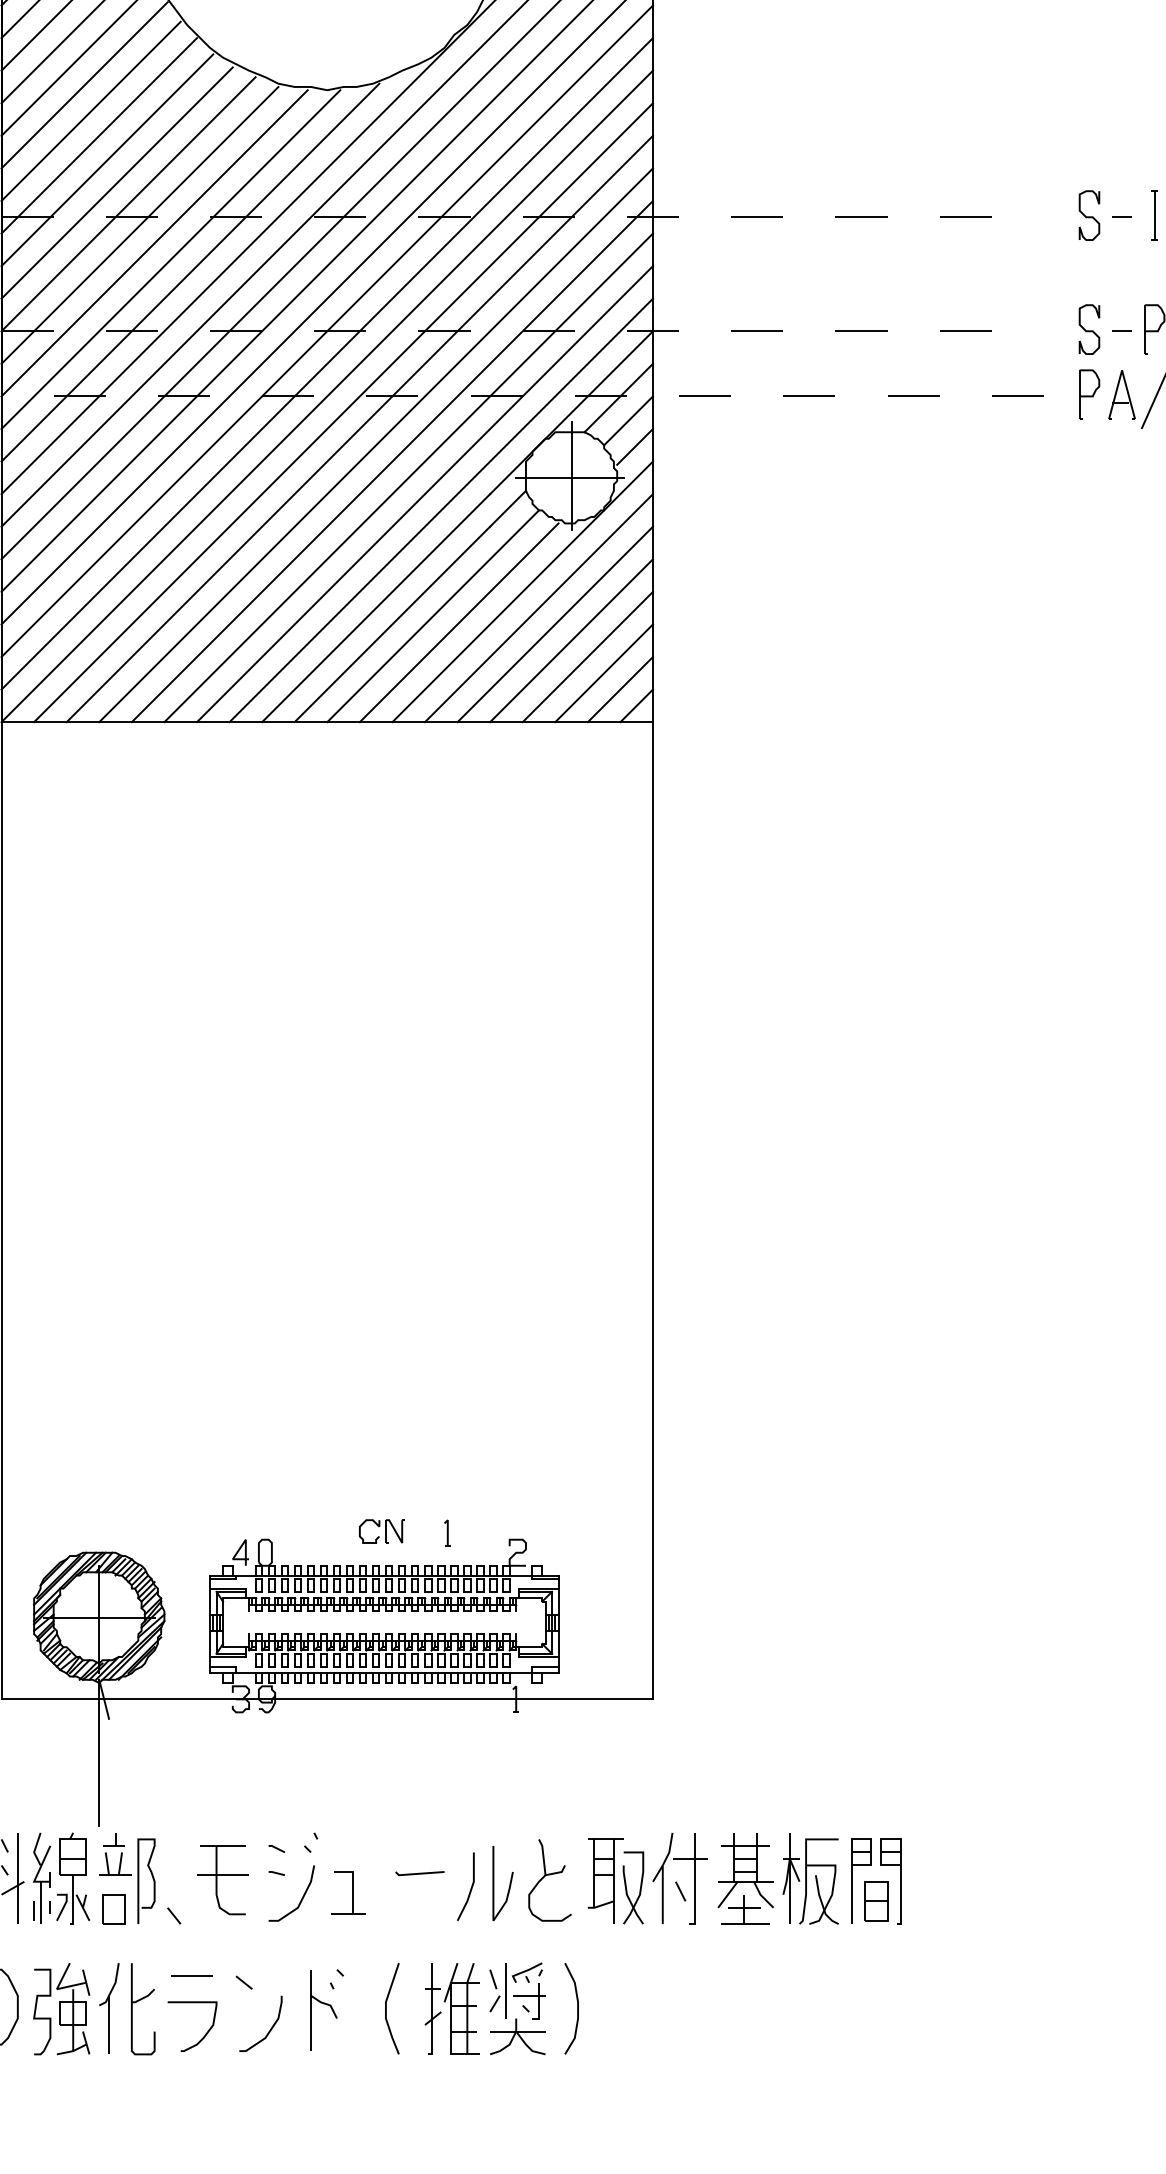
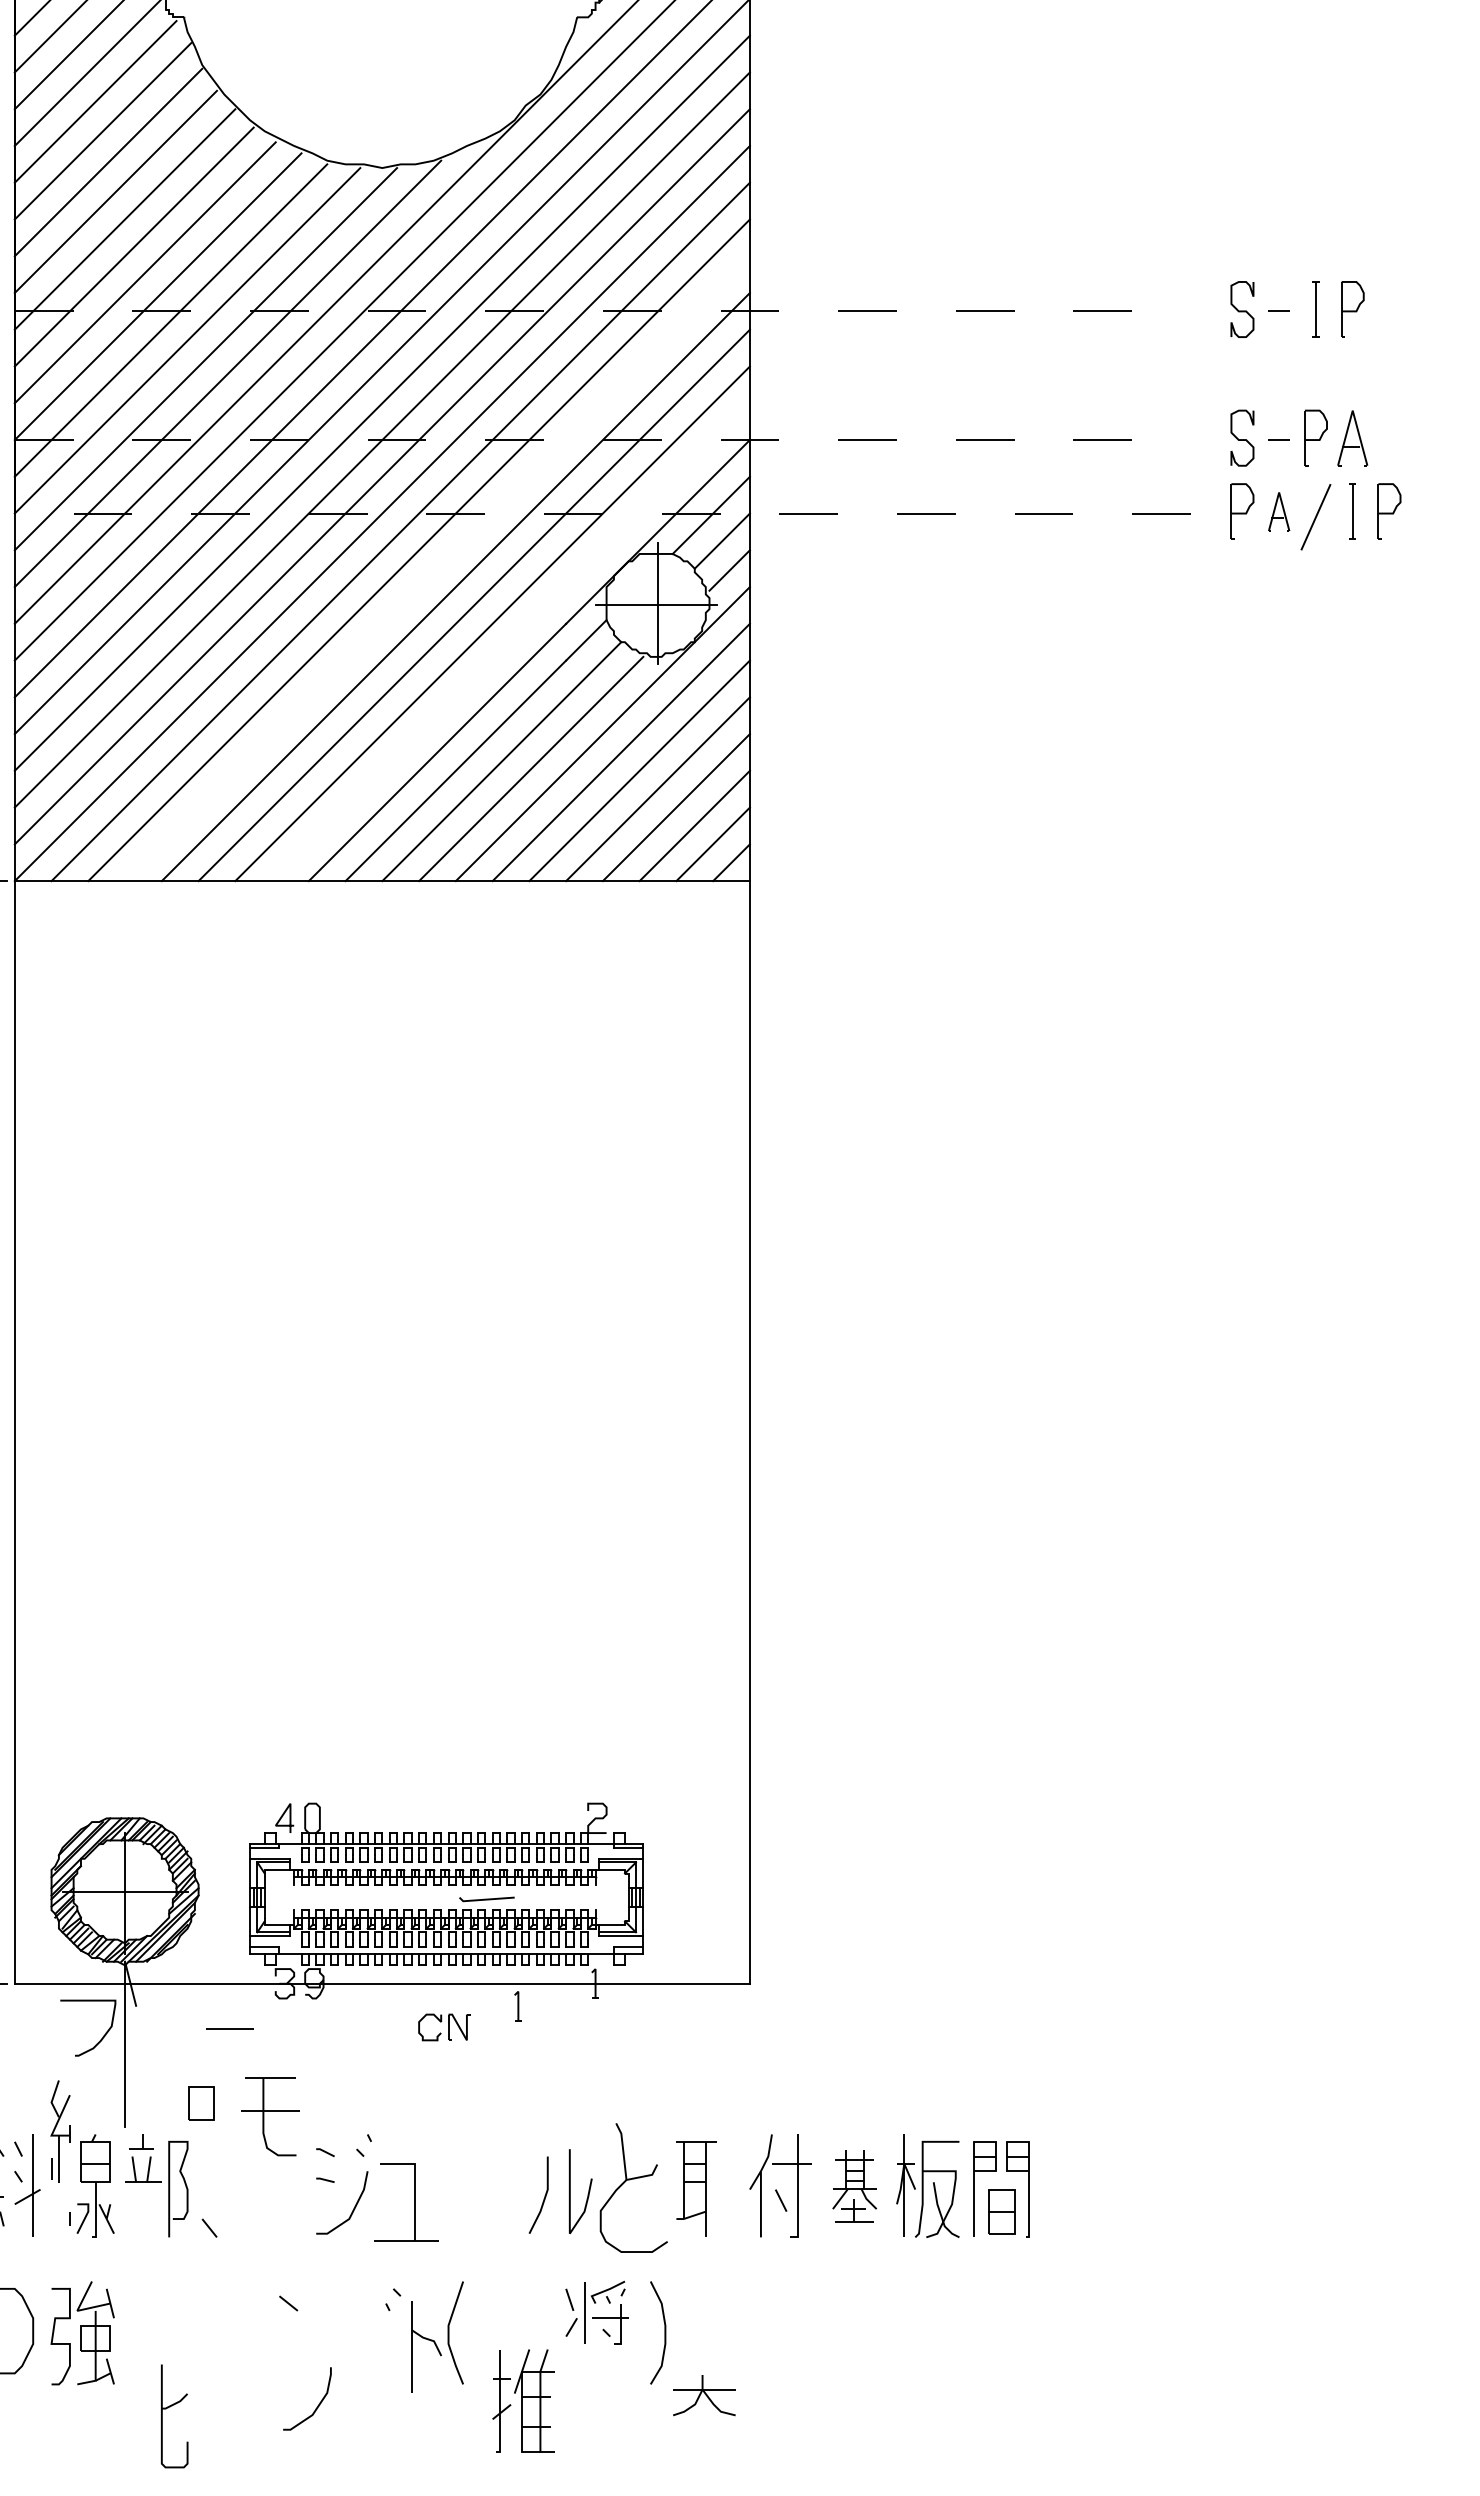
part: (1121, 394) -> (1278, 511), size x0.7
line: (376, 445) -> (437, 568), removed
line: (440, 510) -> (510, 642), removed
part: (382, 1531) -> (444, 2027), moved
part: (447, 1533) -> (517, 2006), moved
line: (419, 1873) -> (486, 1899), moved
part: (42, 1878) -> (60, 2131), moved
part: (745, 1878) -> (854, 2185), size x0.7
part: (222, 1879) -> (270, 2116), moved
part: (549, 1879) -> (633, 2187), size x1.4
part: (626, 1887) -> (720, 2196), removed
part: (347, 1893) -> (405, 2202), size x1.6
part: (113, 1909) -> (201, 2103), moved
line: (191, 1975) -> (229, 2028), moved
part: (139, 2001) -> (170, 2407), moved
part: (325, 2004) -> (428, 2340), moved
part: (108, 2008) -> (135, 2332), removed
part: (452, 2008) -> (523, 2400), moved
curve: (269, 2029) -> (317, 2405), moved
curve: (205, 2034) -> (102, 2036), moved
part: (517, 2036) -> (704, 2395), moved

